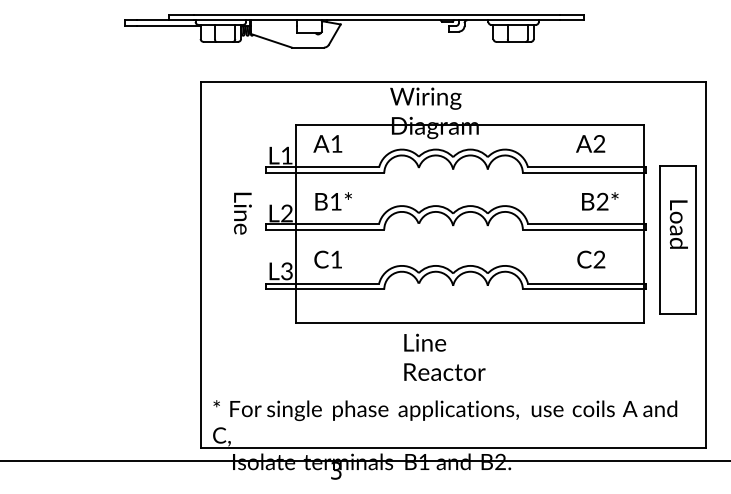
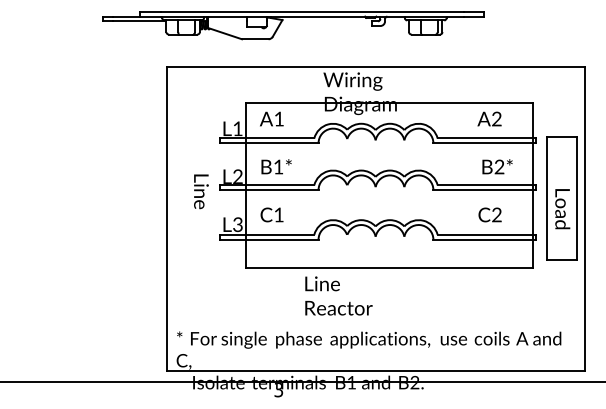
text: (242, 213) -> (201, 191), moved
text: (678, 224) -> (562, 209), moved
text: (444, 356) -> (338, 295), moved

